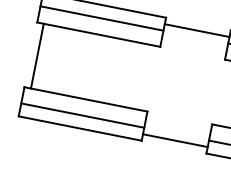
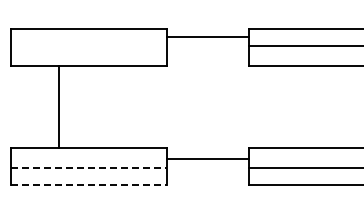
line: (101, 18) -> (88, 45), removed
line: (37, 55) -> (59, 106), moved
line: (83, 115) -> (89, 168), solid -> dashed
line: (80, 128) -> (89, 184), solid -> dashed
line: (175, 140) -> (207, 158), moved

